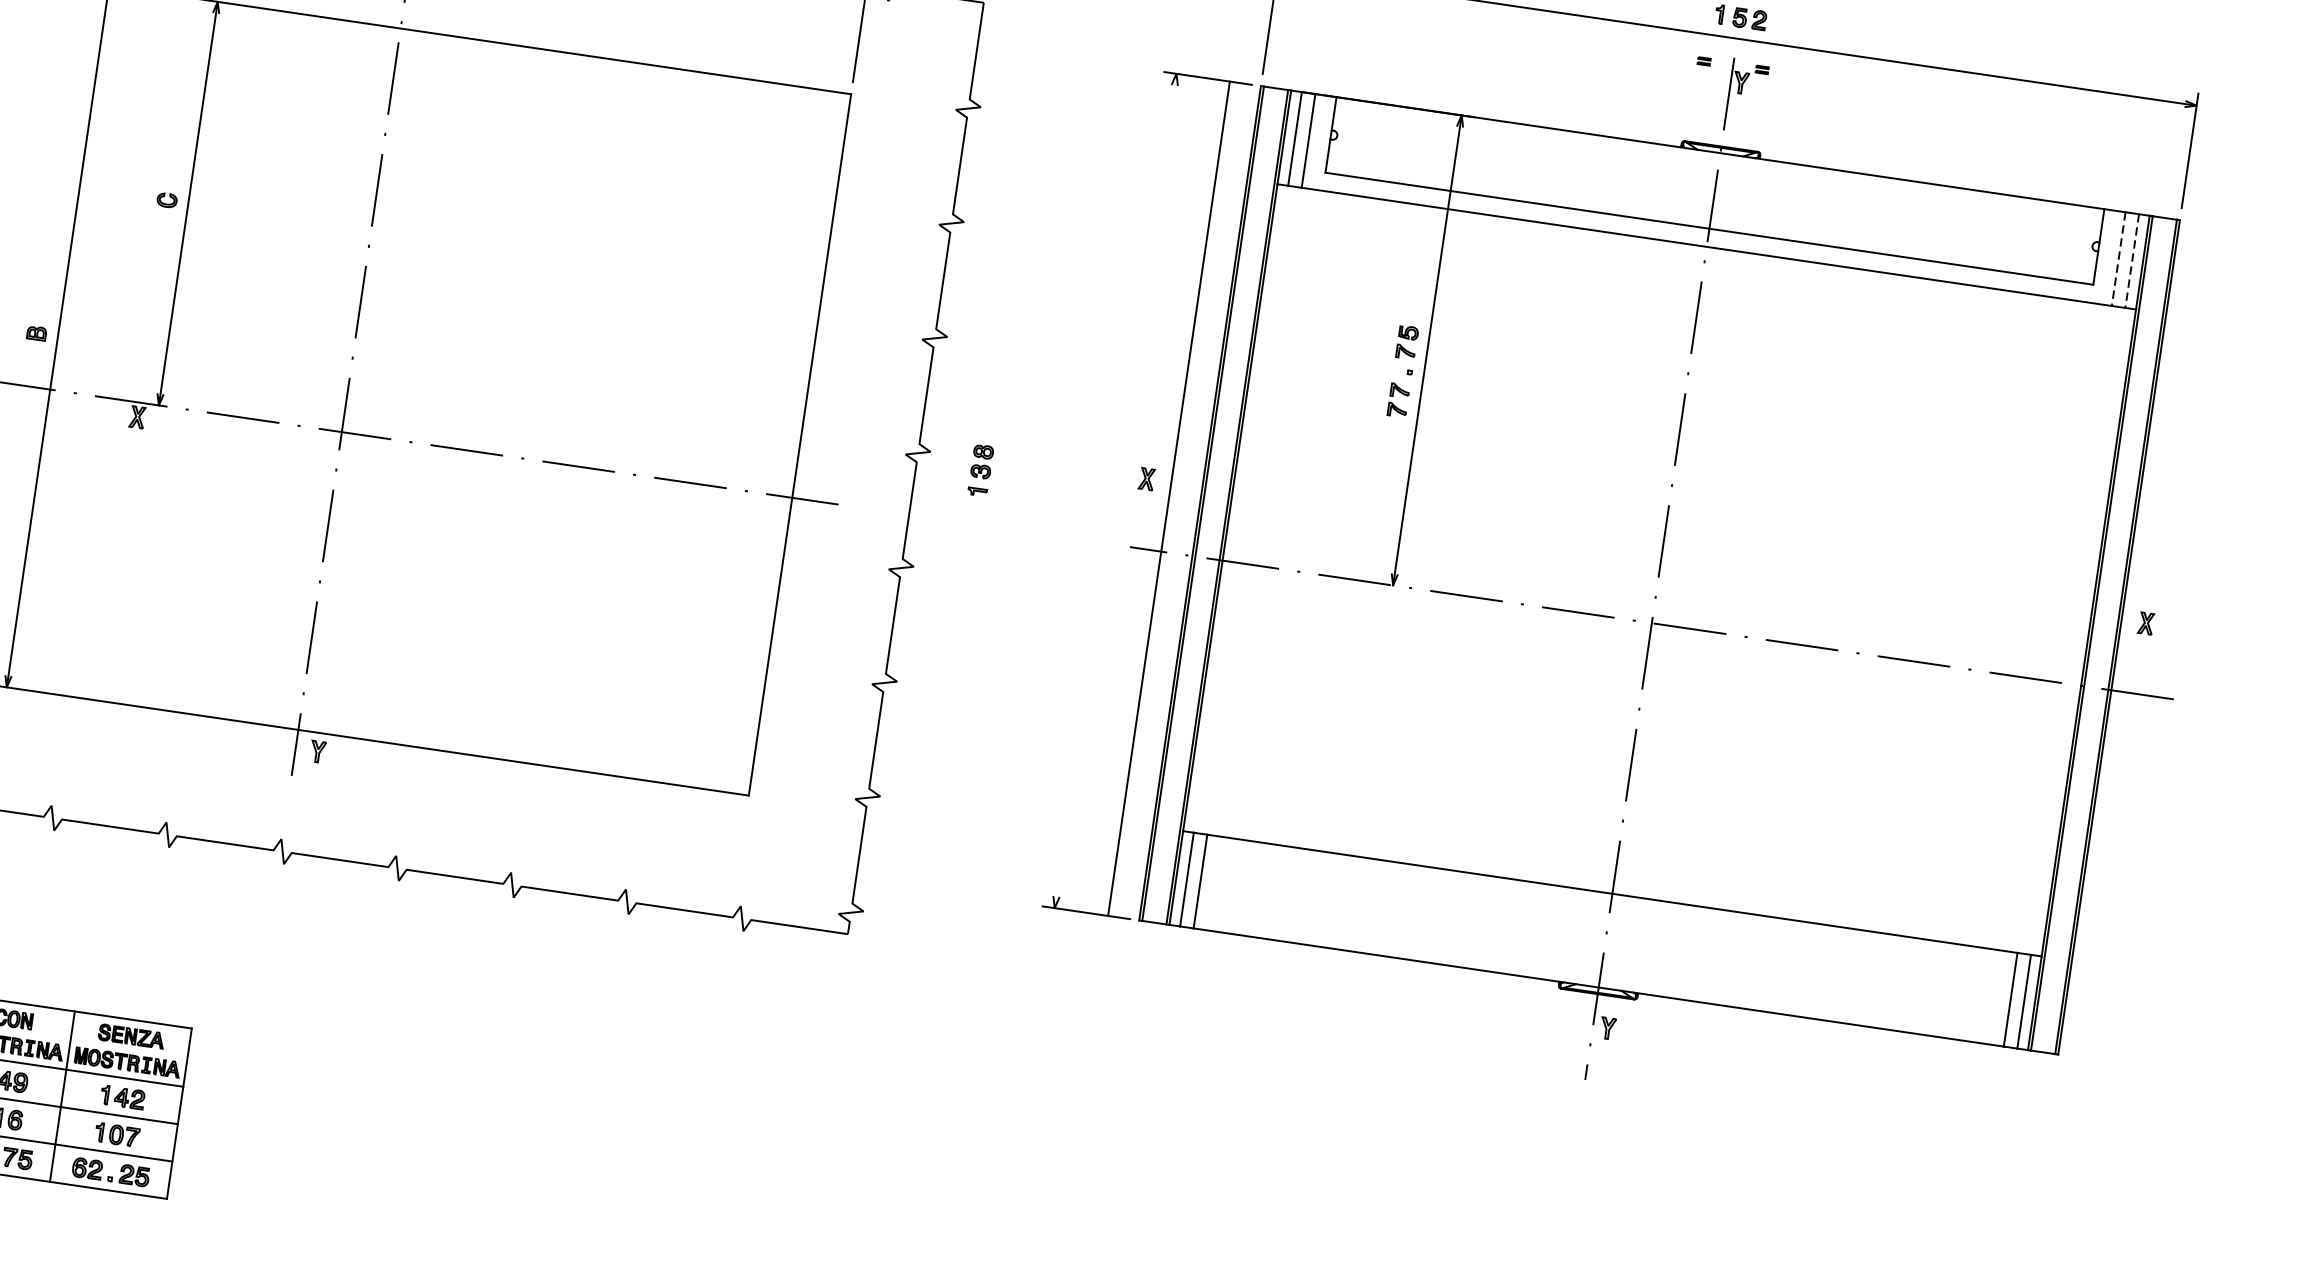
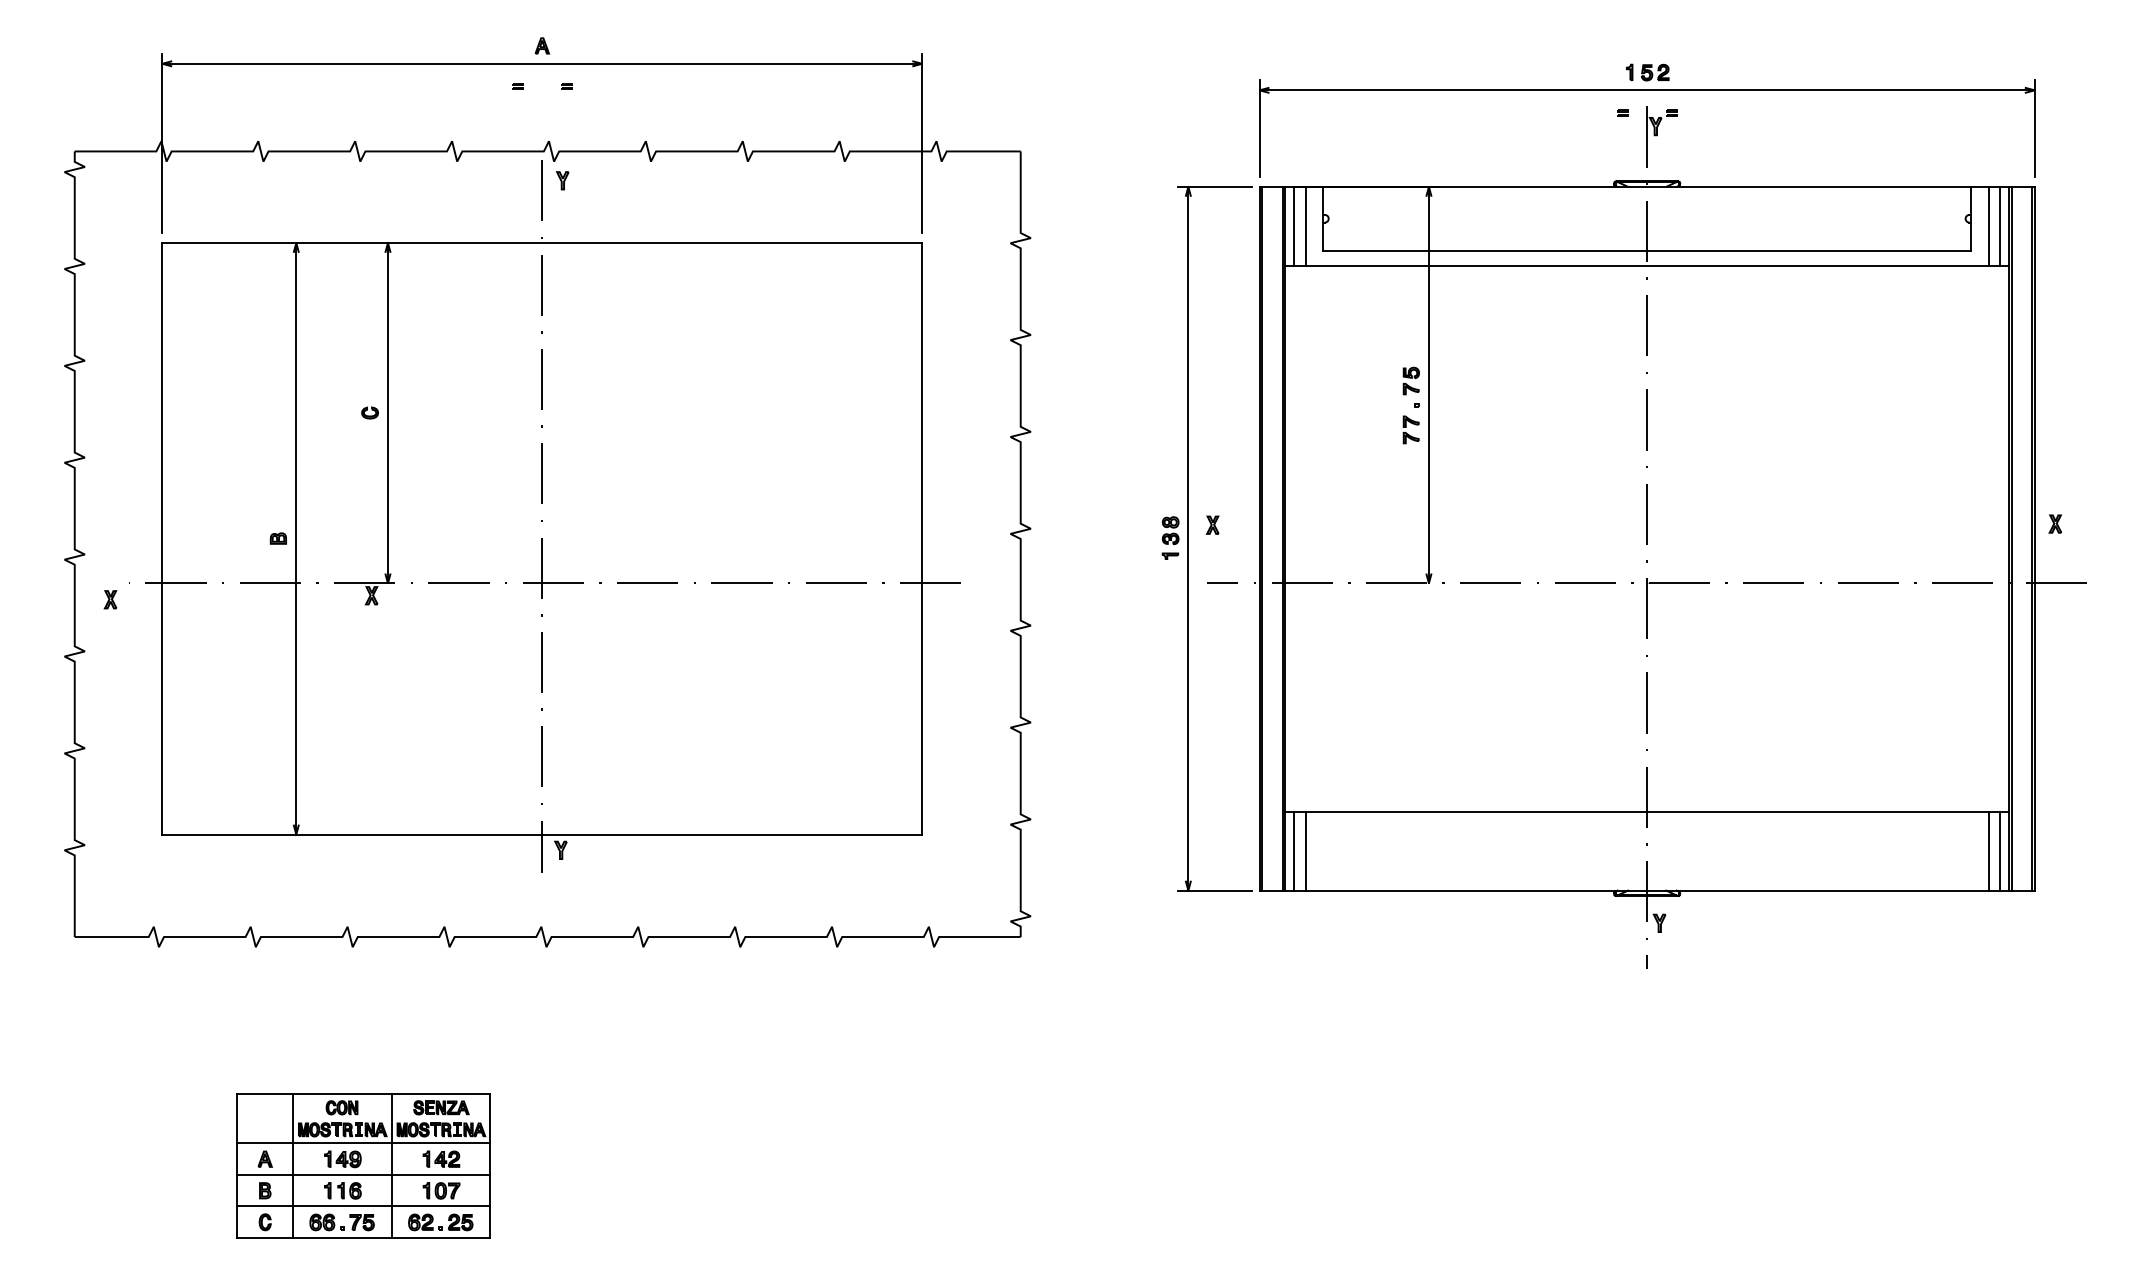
line: (2118, 259) -> (1988, 226), dashed -> solid
line: (2132, 261) -> (2000, 226), dashed -> solid
part: (980, 469) -> (1170, 537), moved
line: (1169, 498) -> (1188, 538), moved

